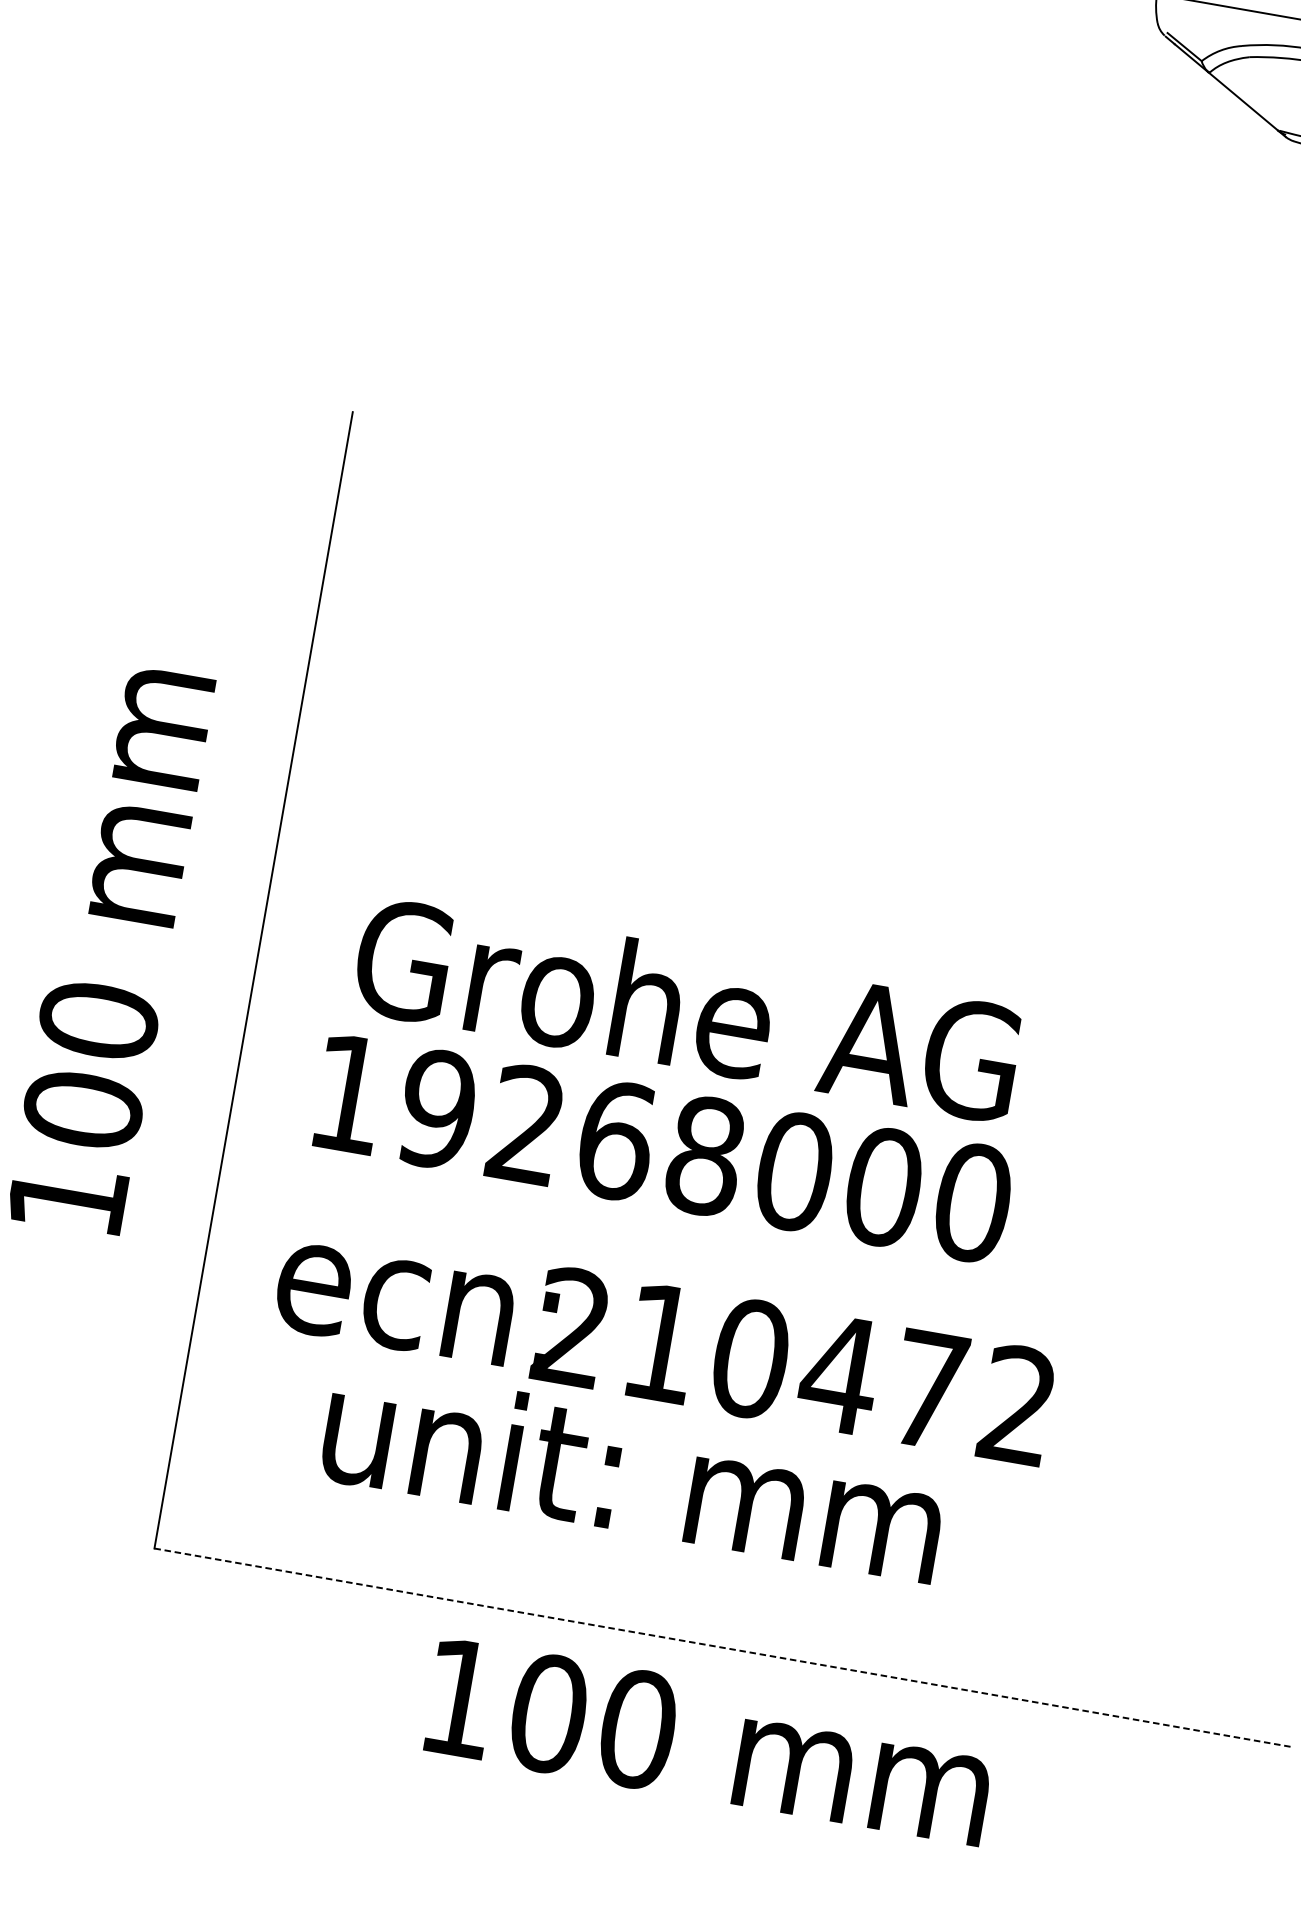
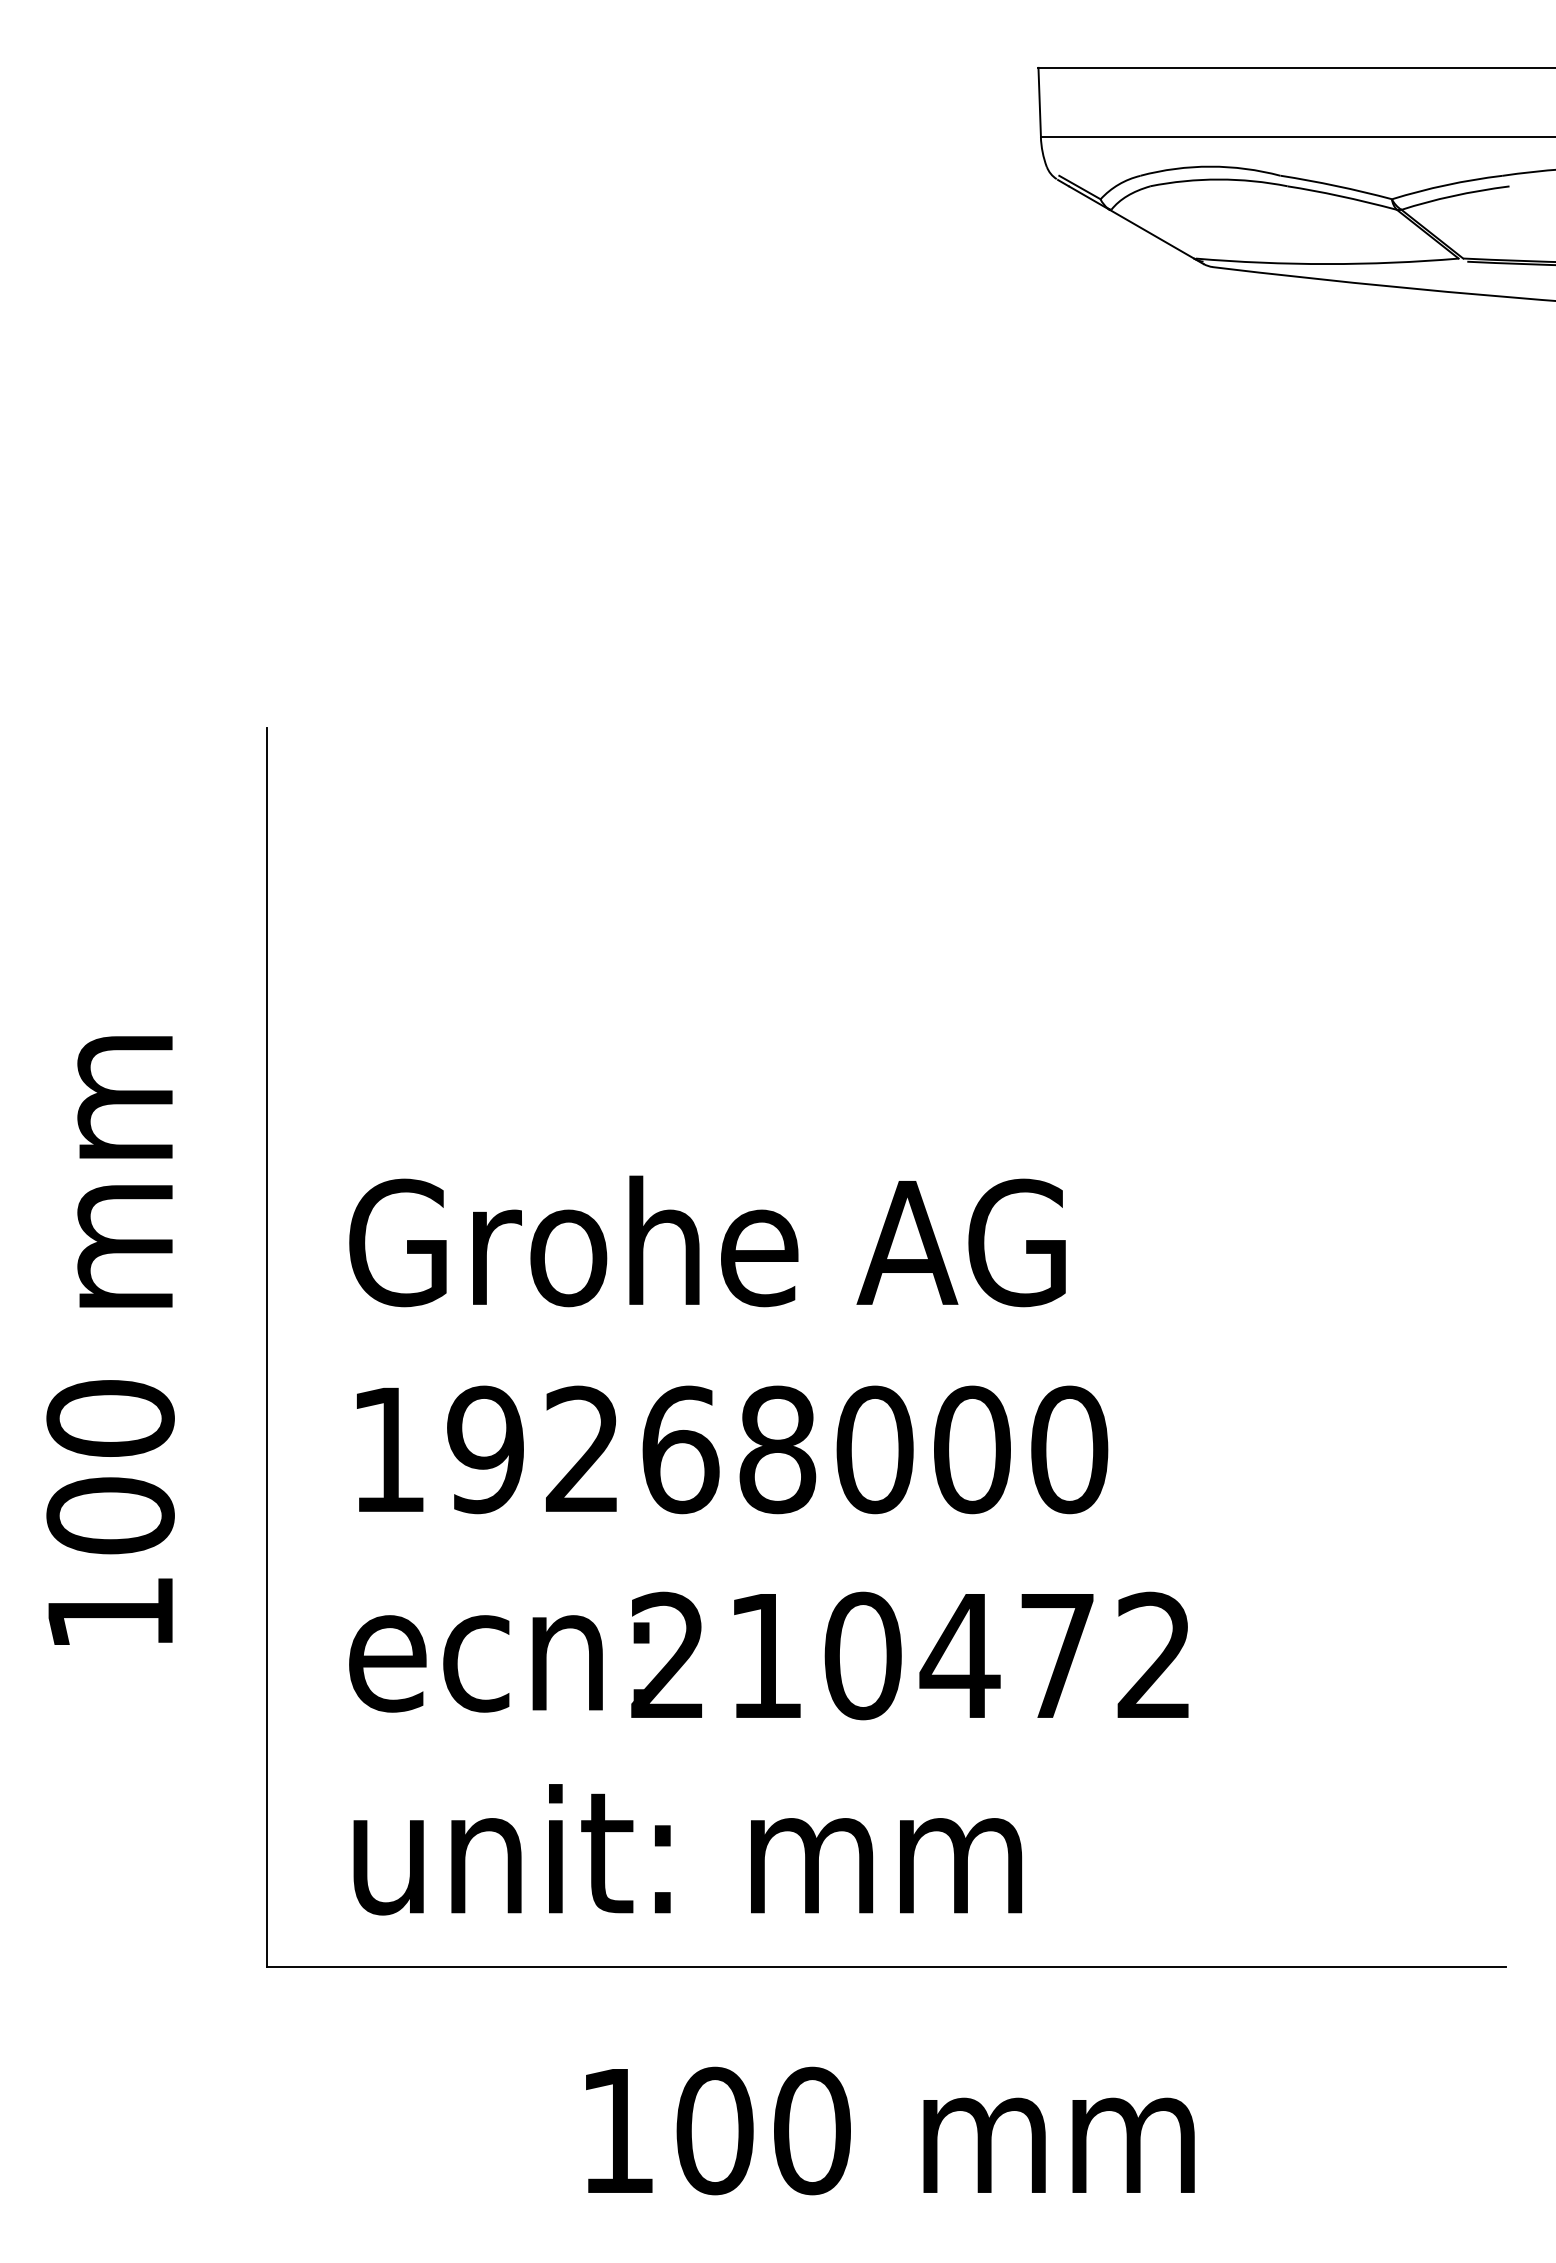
text: (687, 1009) -> (707, 1241), moved
text: (633, 1473) -> (687, 1849), moved
line: (722, 1647) -> (886, 1966), dashed -> solid
text: (709, 1741) -> (890, 2130), moved

